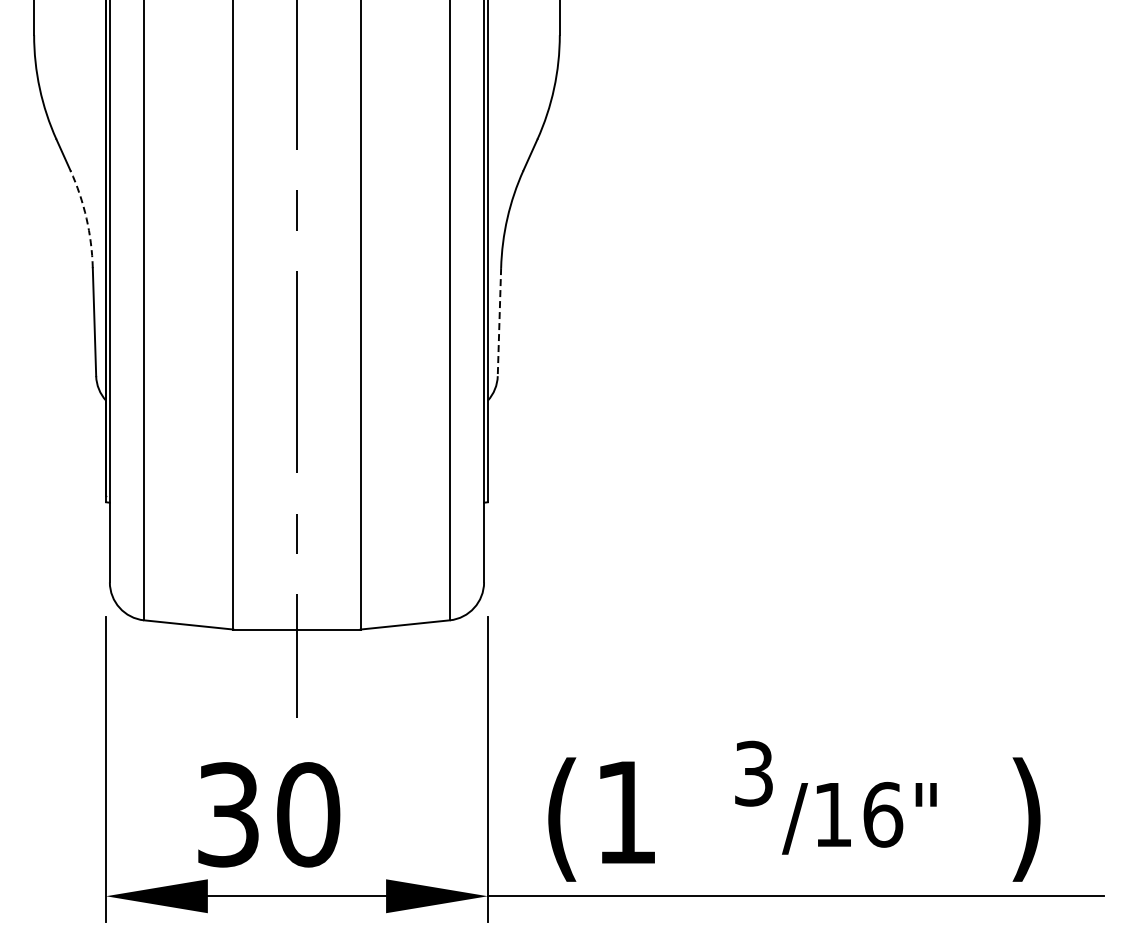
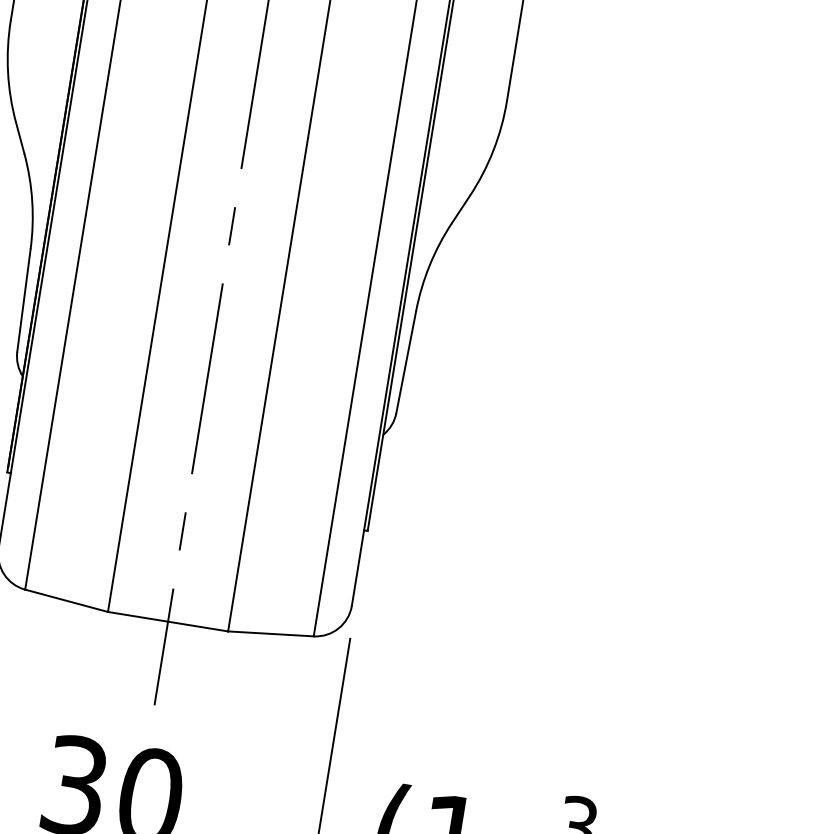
arc: (86, 218) -> (32, 201), dashed -> solid
line: (499, 322) -> (406, 362), dashed -> solid

